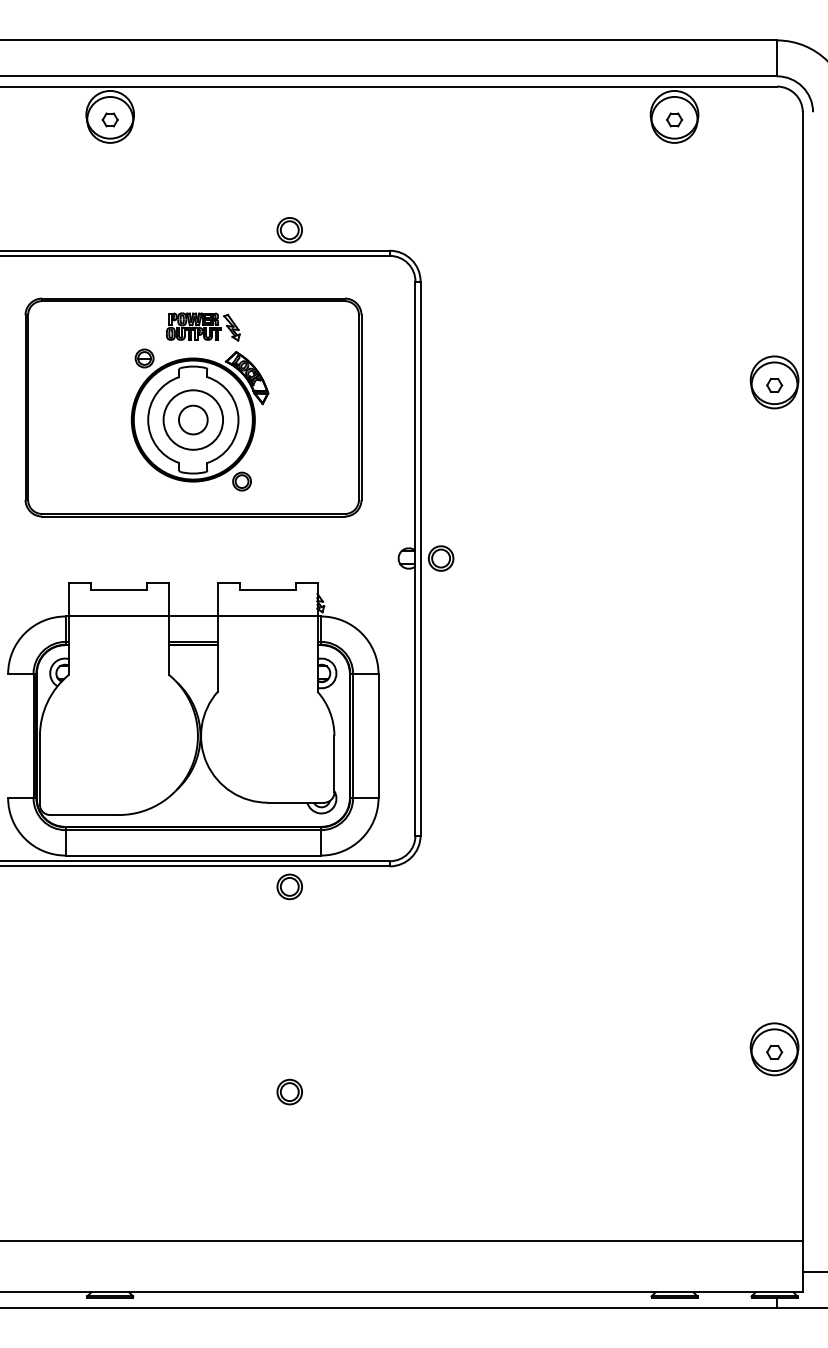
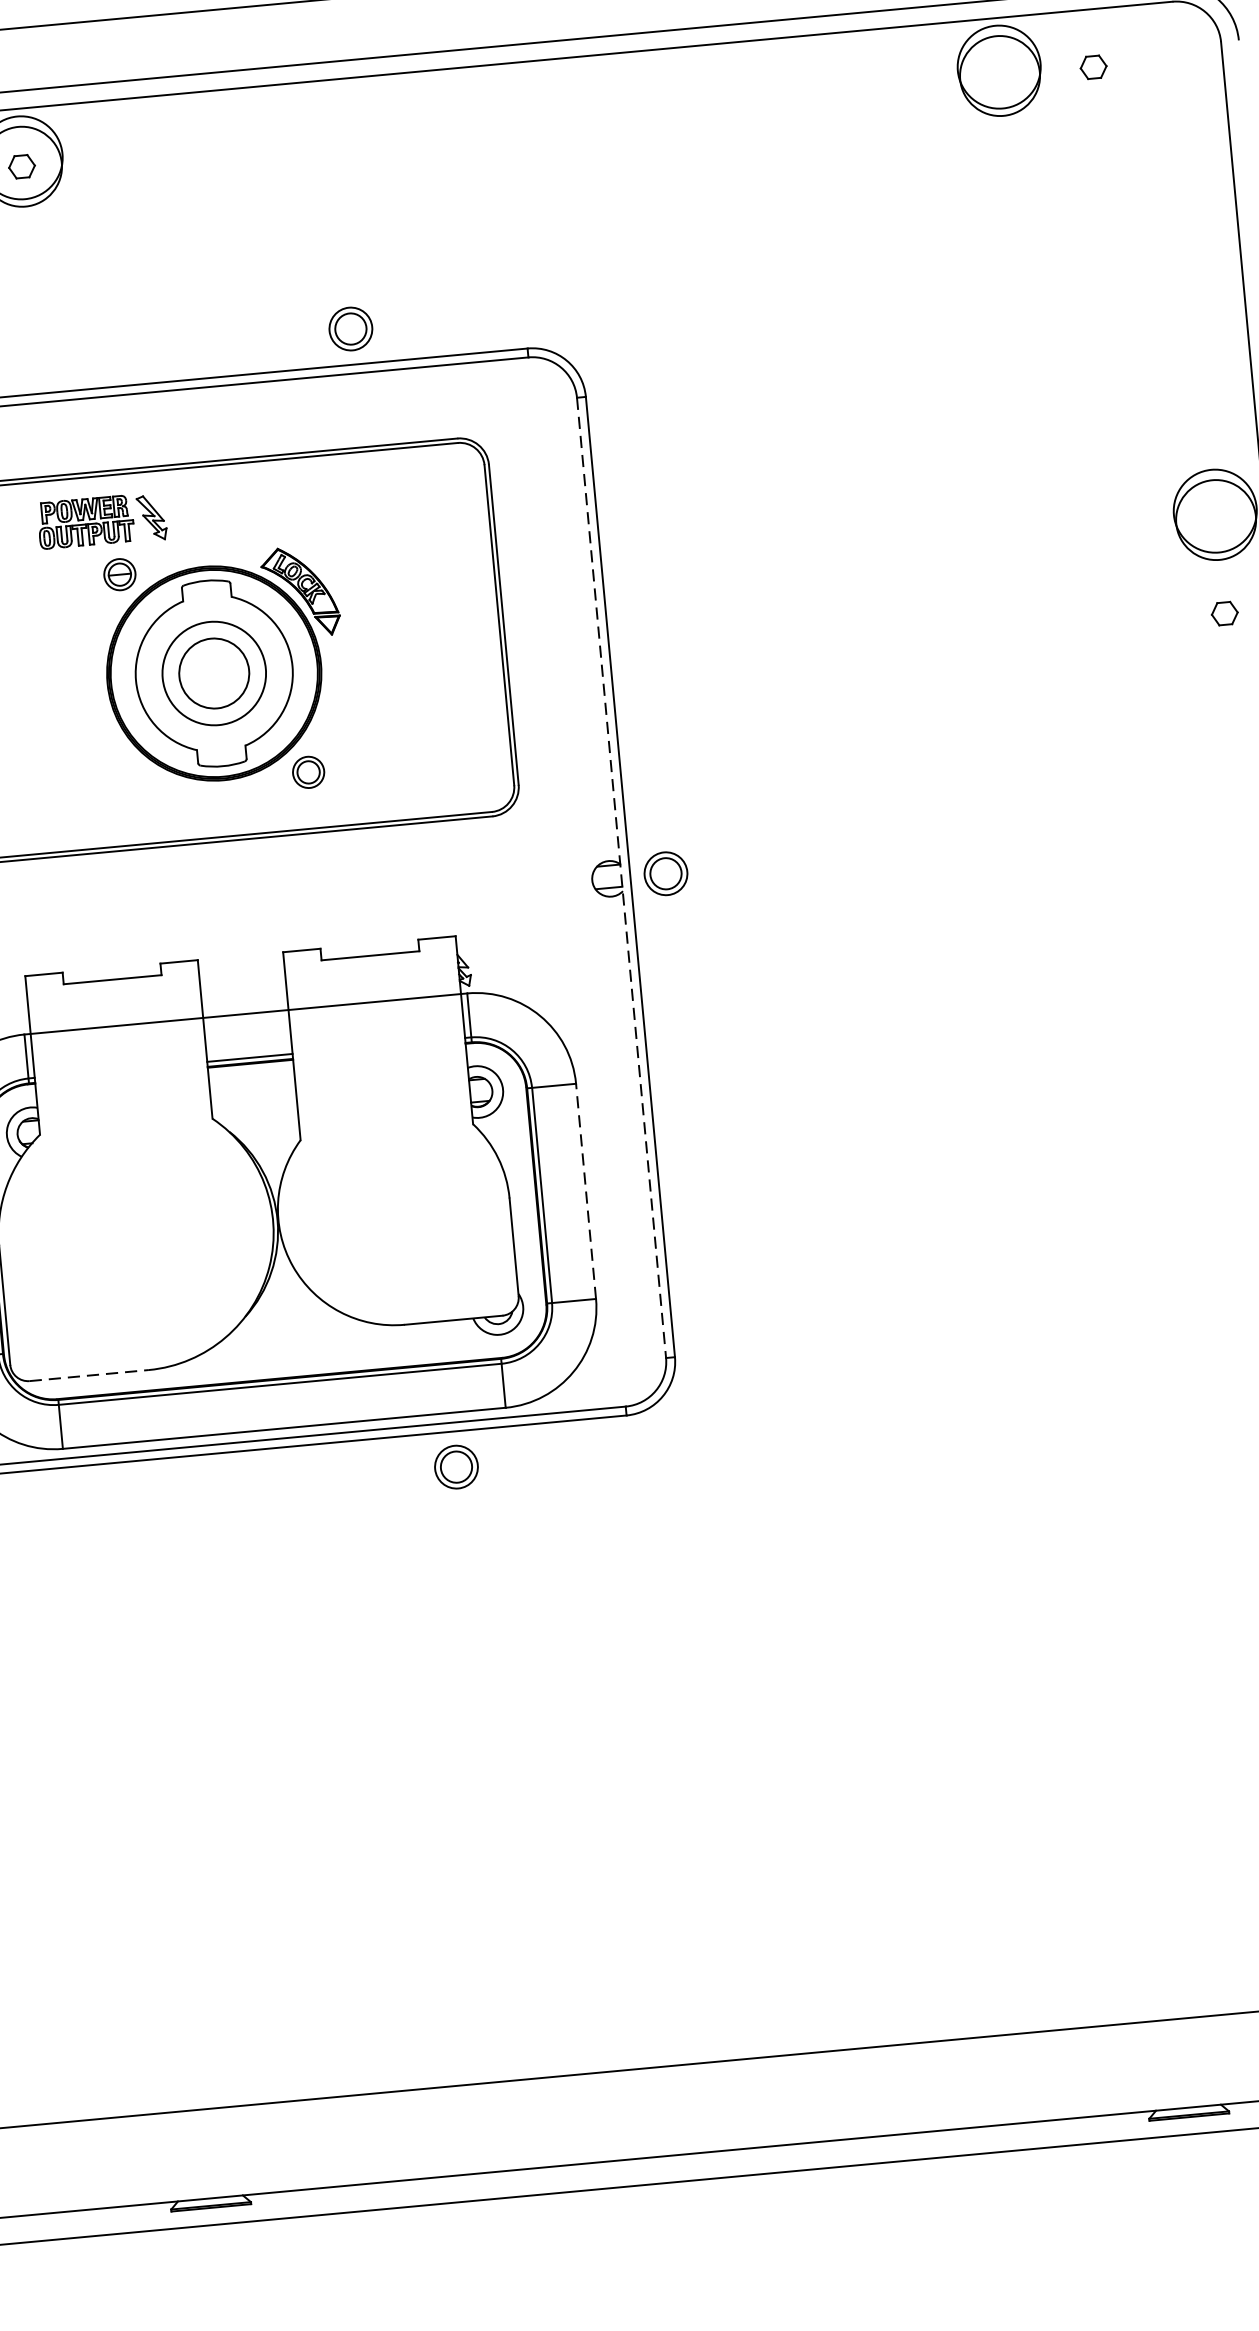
part: (674, 119) -> (1093, 66), moved
part: (203, 326) -> (102, 520), moved
part: (774, 385) -> (1224, 613), moved
circle: (192, 419) -> (212, 672), size x1.4
line: (415, 559) -> (621, 879), solid -> dashed
line: (378, 735) -> (585, 1190), solid -> dashed
line: (85, 815) -> (90, 1376), solid -> dashed
part: (289, 1091) -> (488, 1821), removed

